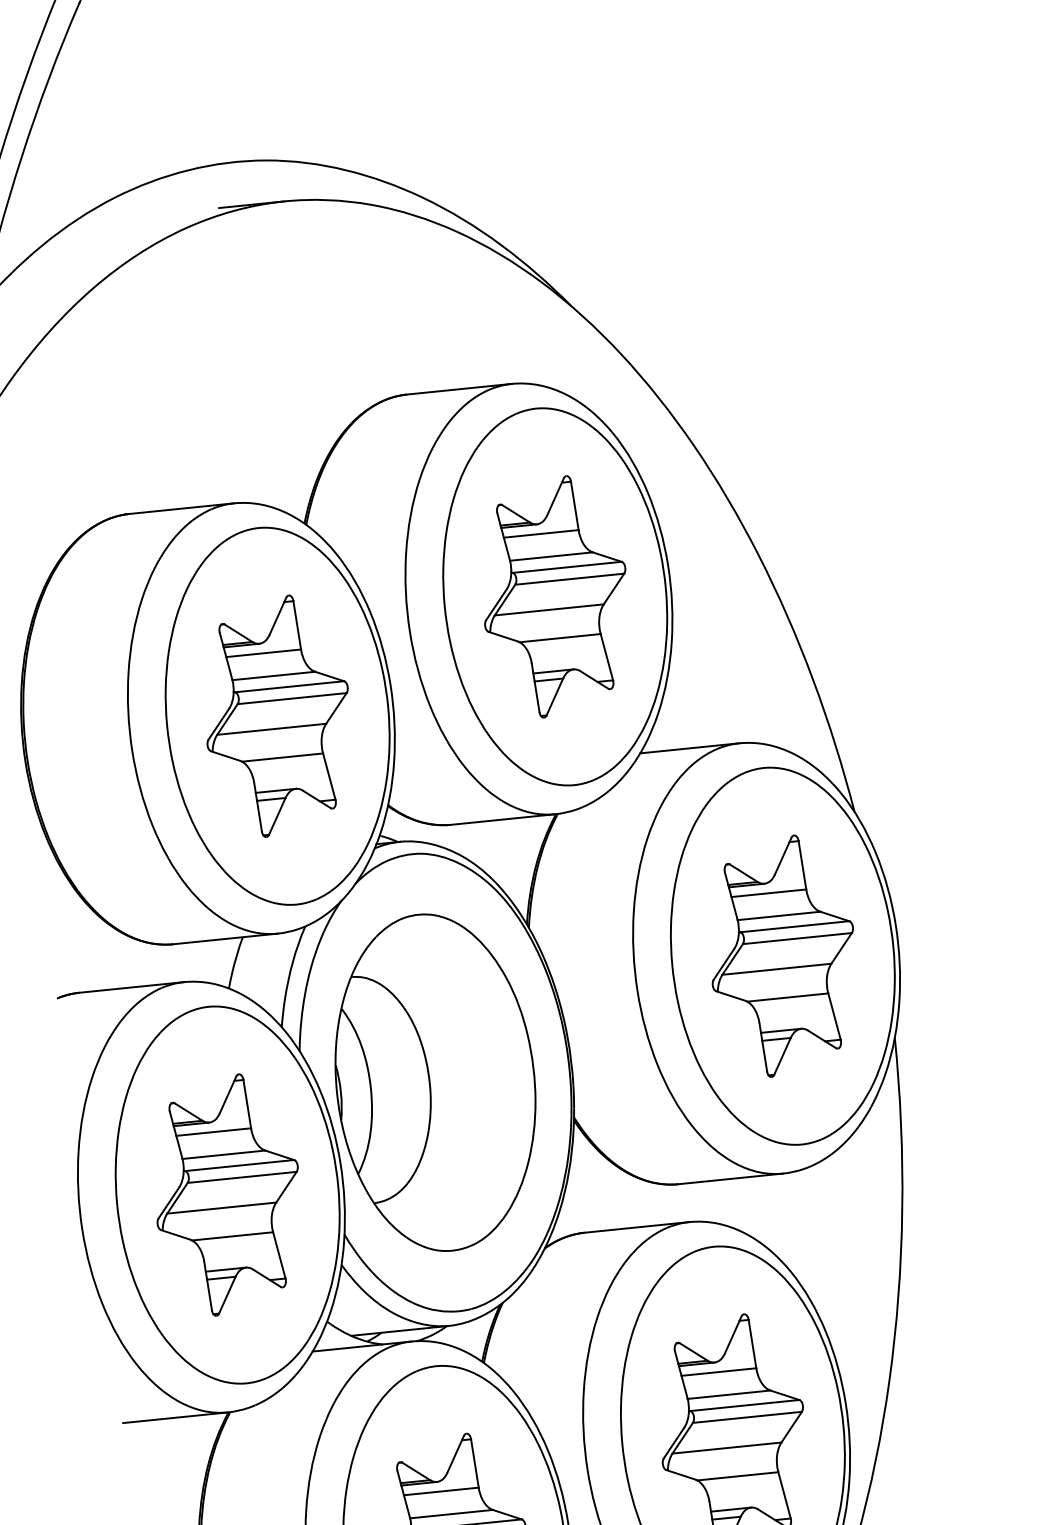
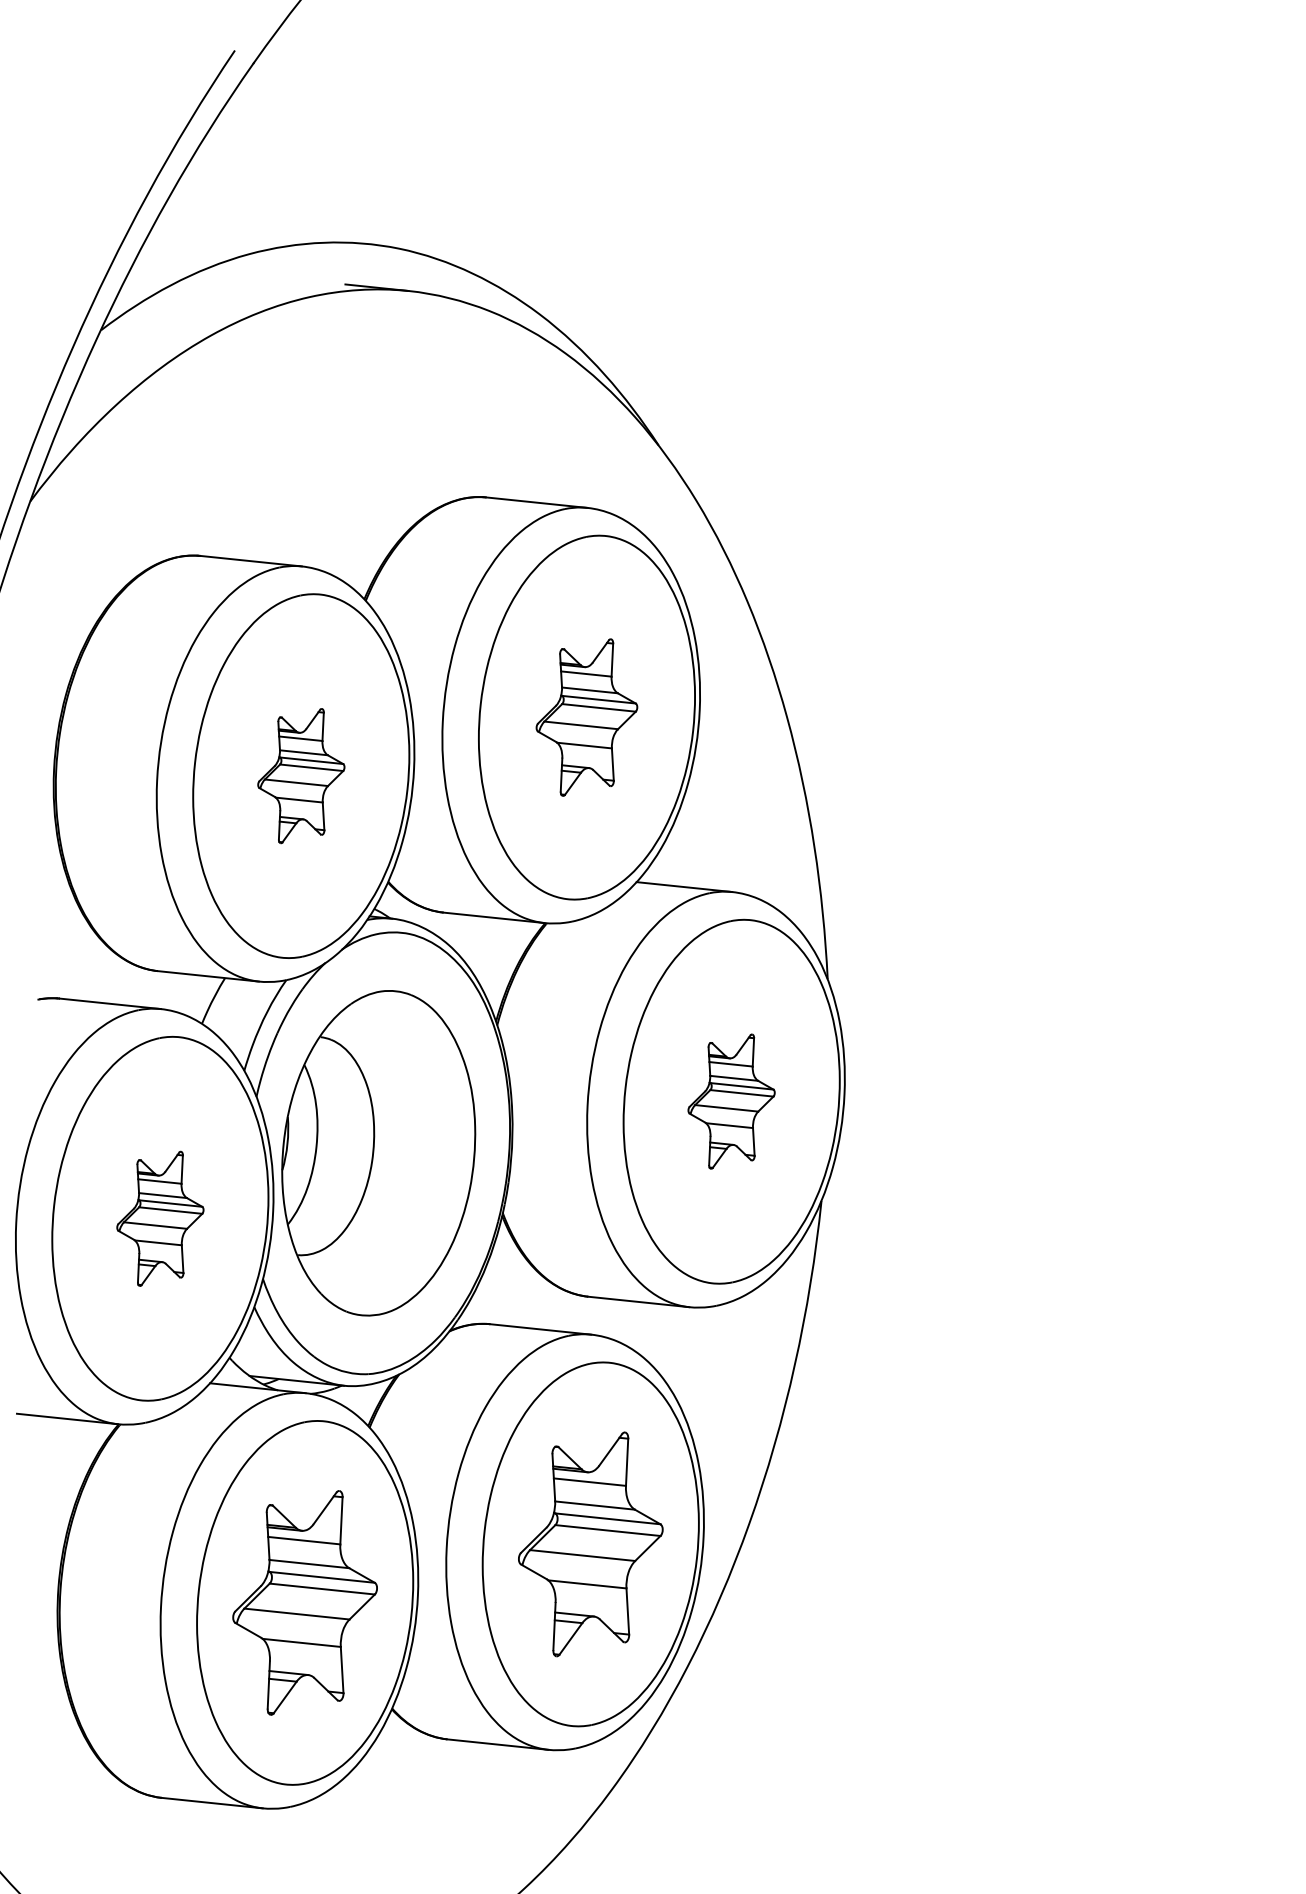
part: (554, 596) -> (586, 717), size x0.7
part: (277, 715) -> (301, 775), size x0.6
part: (782, 956) -> (731, 1101), size x0.6
part: (227, 1194) -> (160, 1218), size x0.6

